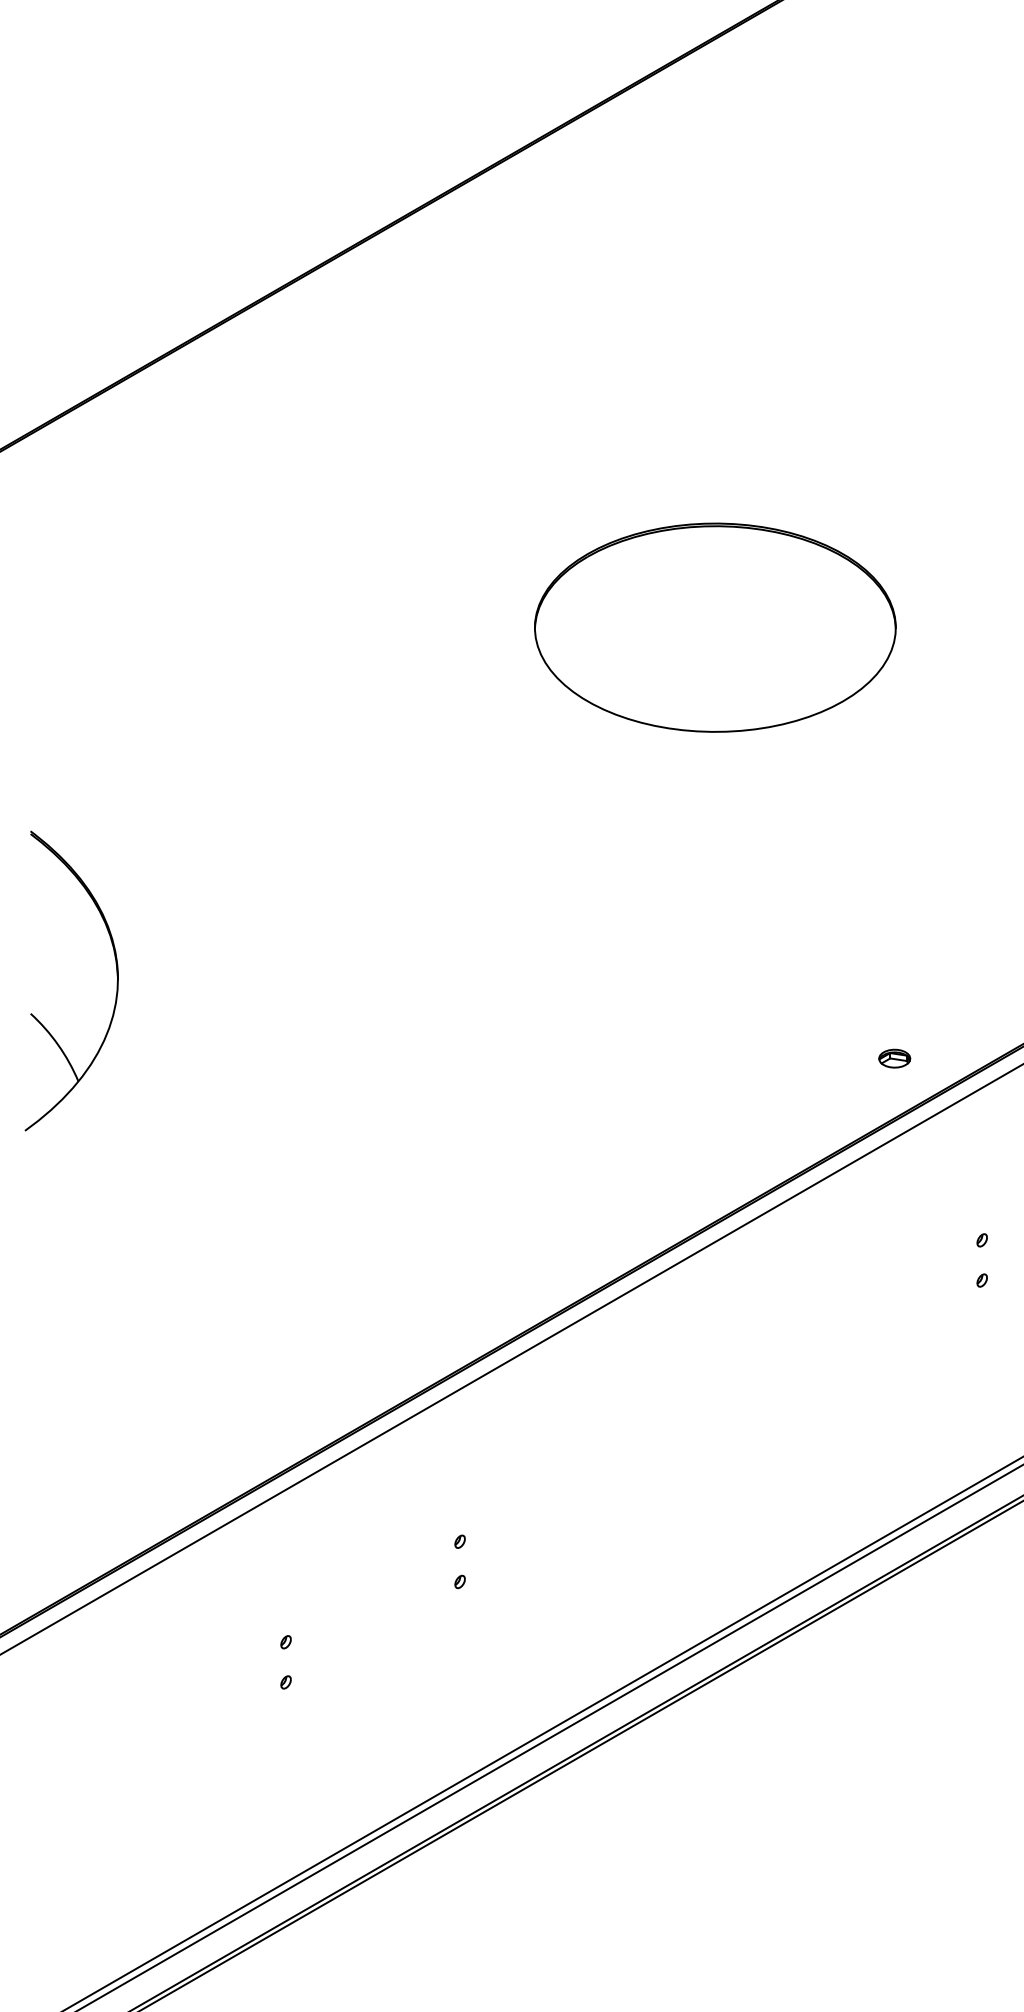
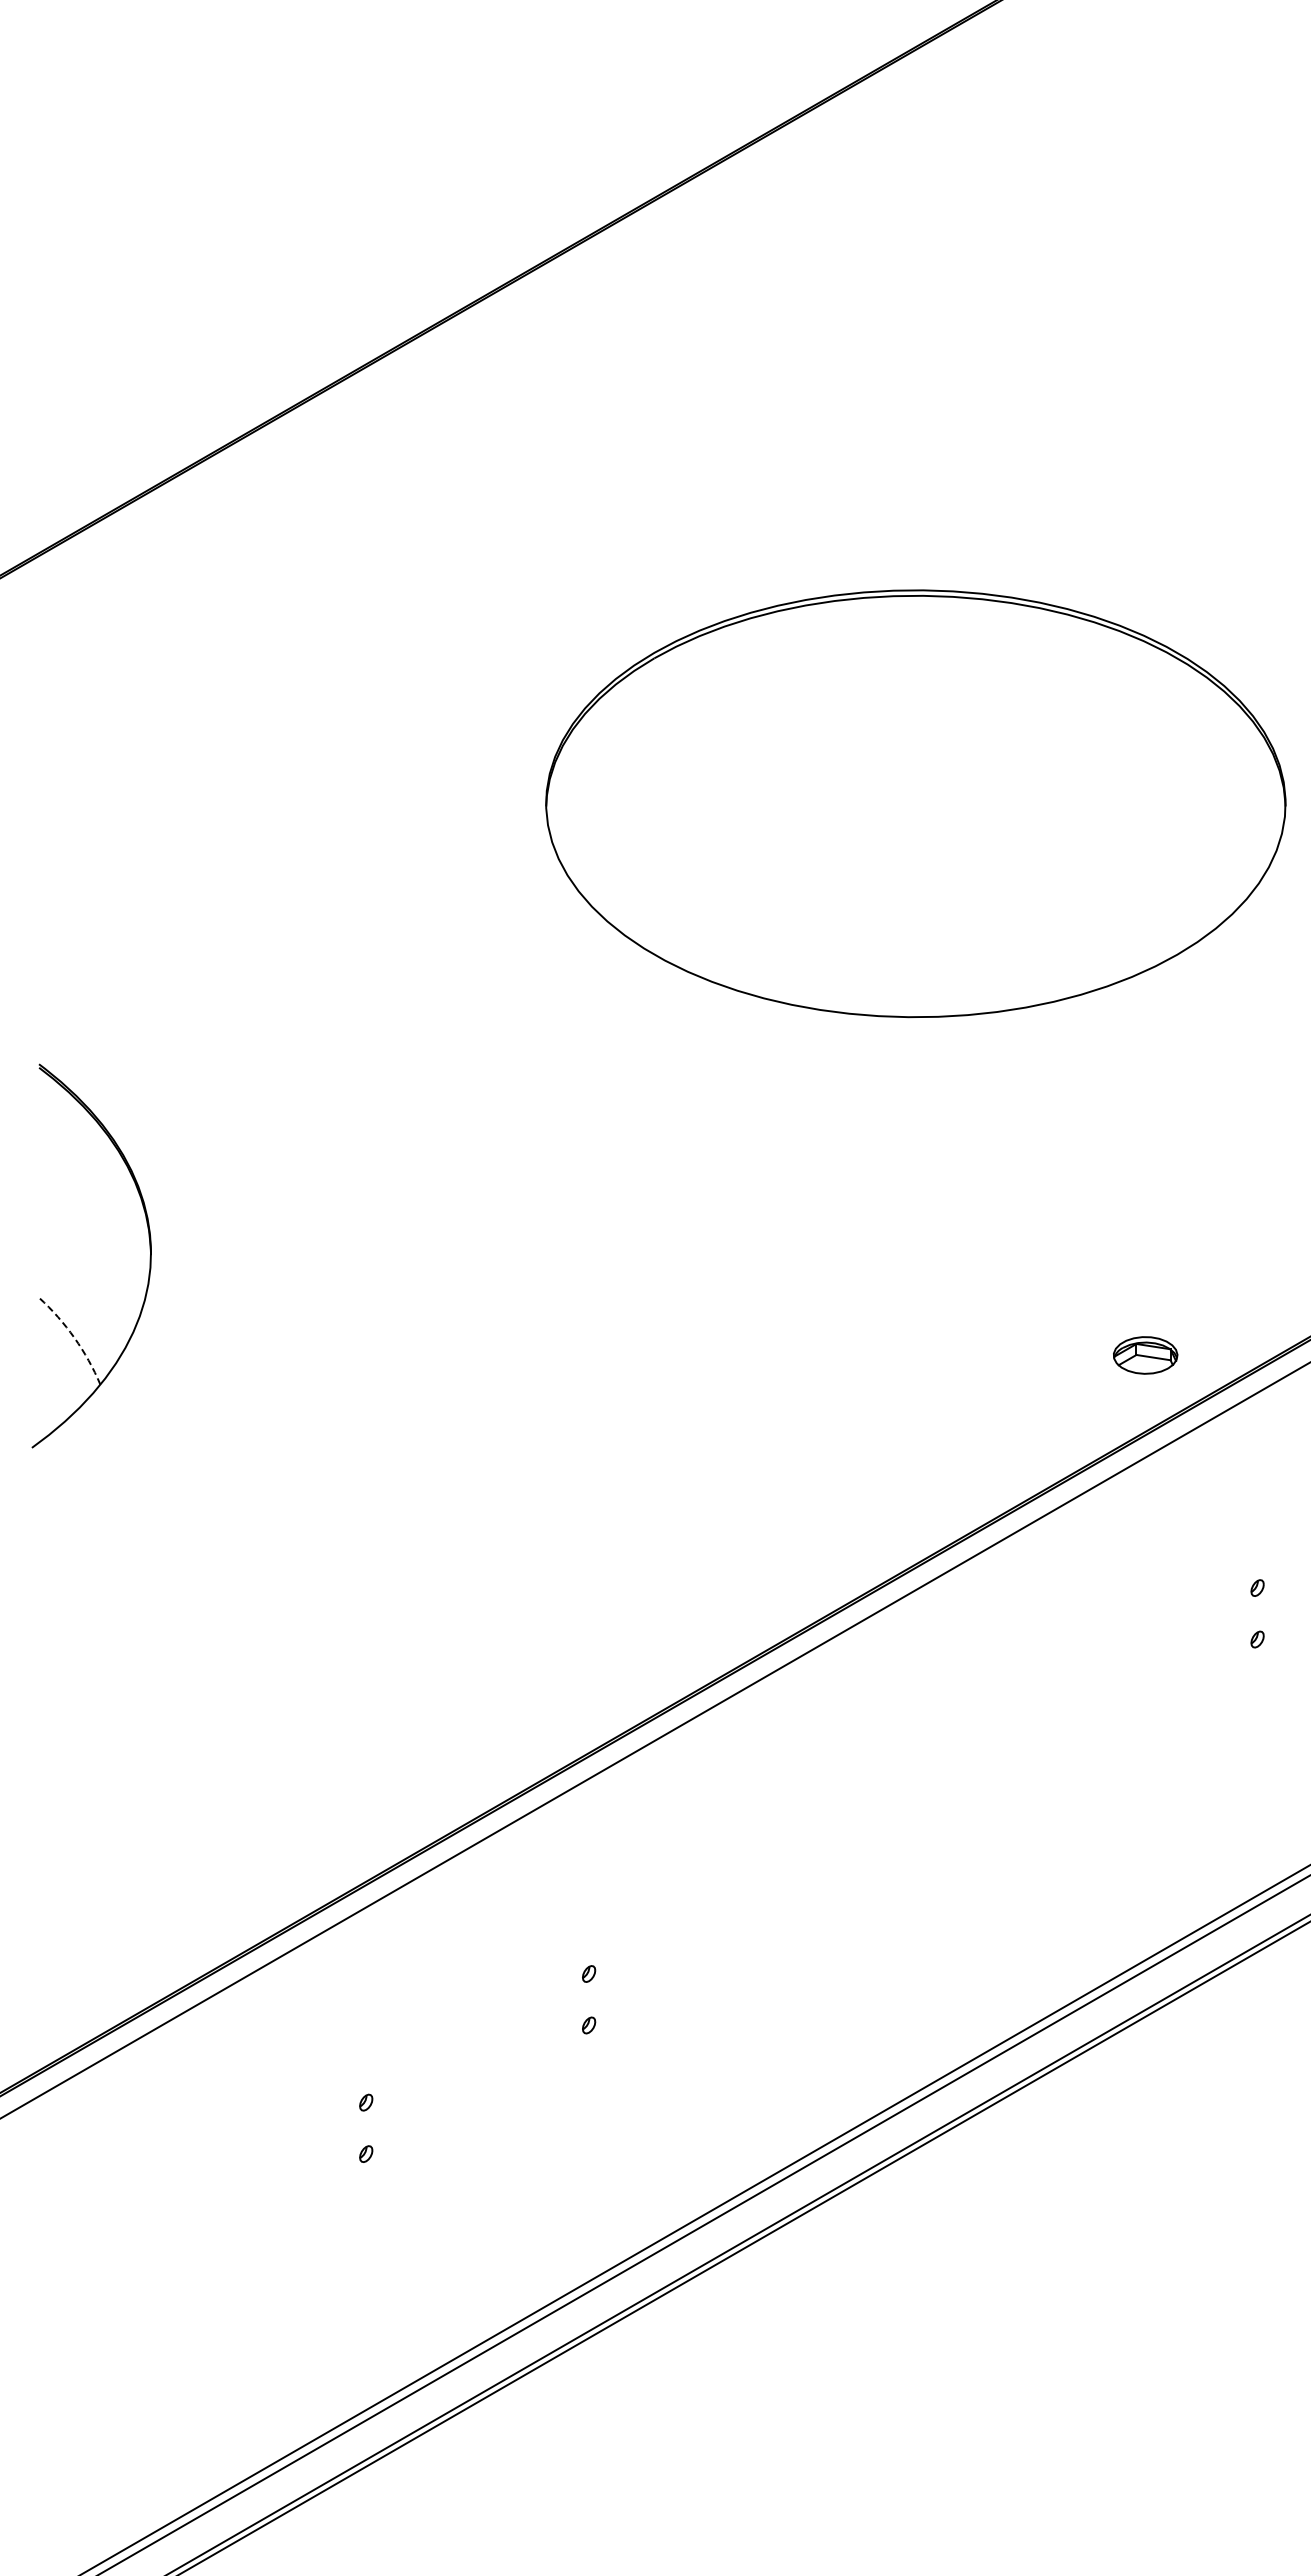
part: (715, 627) -> (915, 803), size x1.6
arc: (58, 1044) -> (74, 1337), solid -> dashed
part: (894, 1058) -> (1145, 1355), size x1.6

